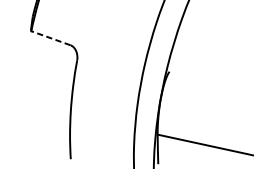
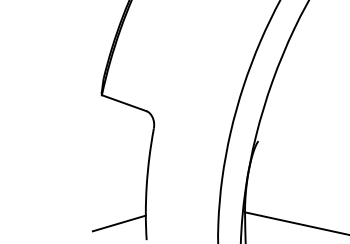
line: (51, 38) -> (124, 103), dashed -> solid
line: (45, 144) -> (118, 223), added

